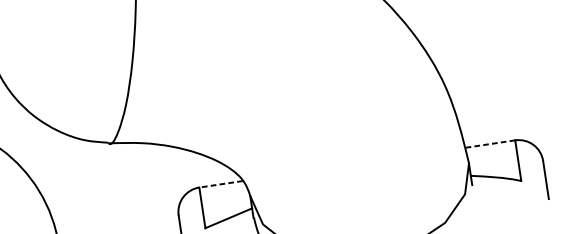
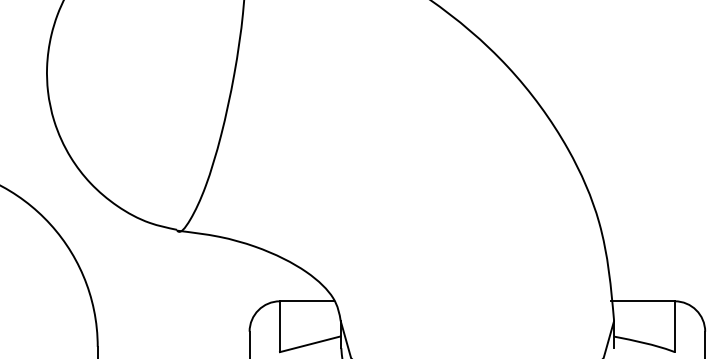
line: (489, 144) -> (642, 301), dashed -> solid
line: (220, 184) -> (306, 301), dashed -> solid

